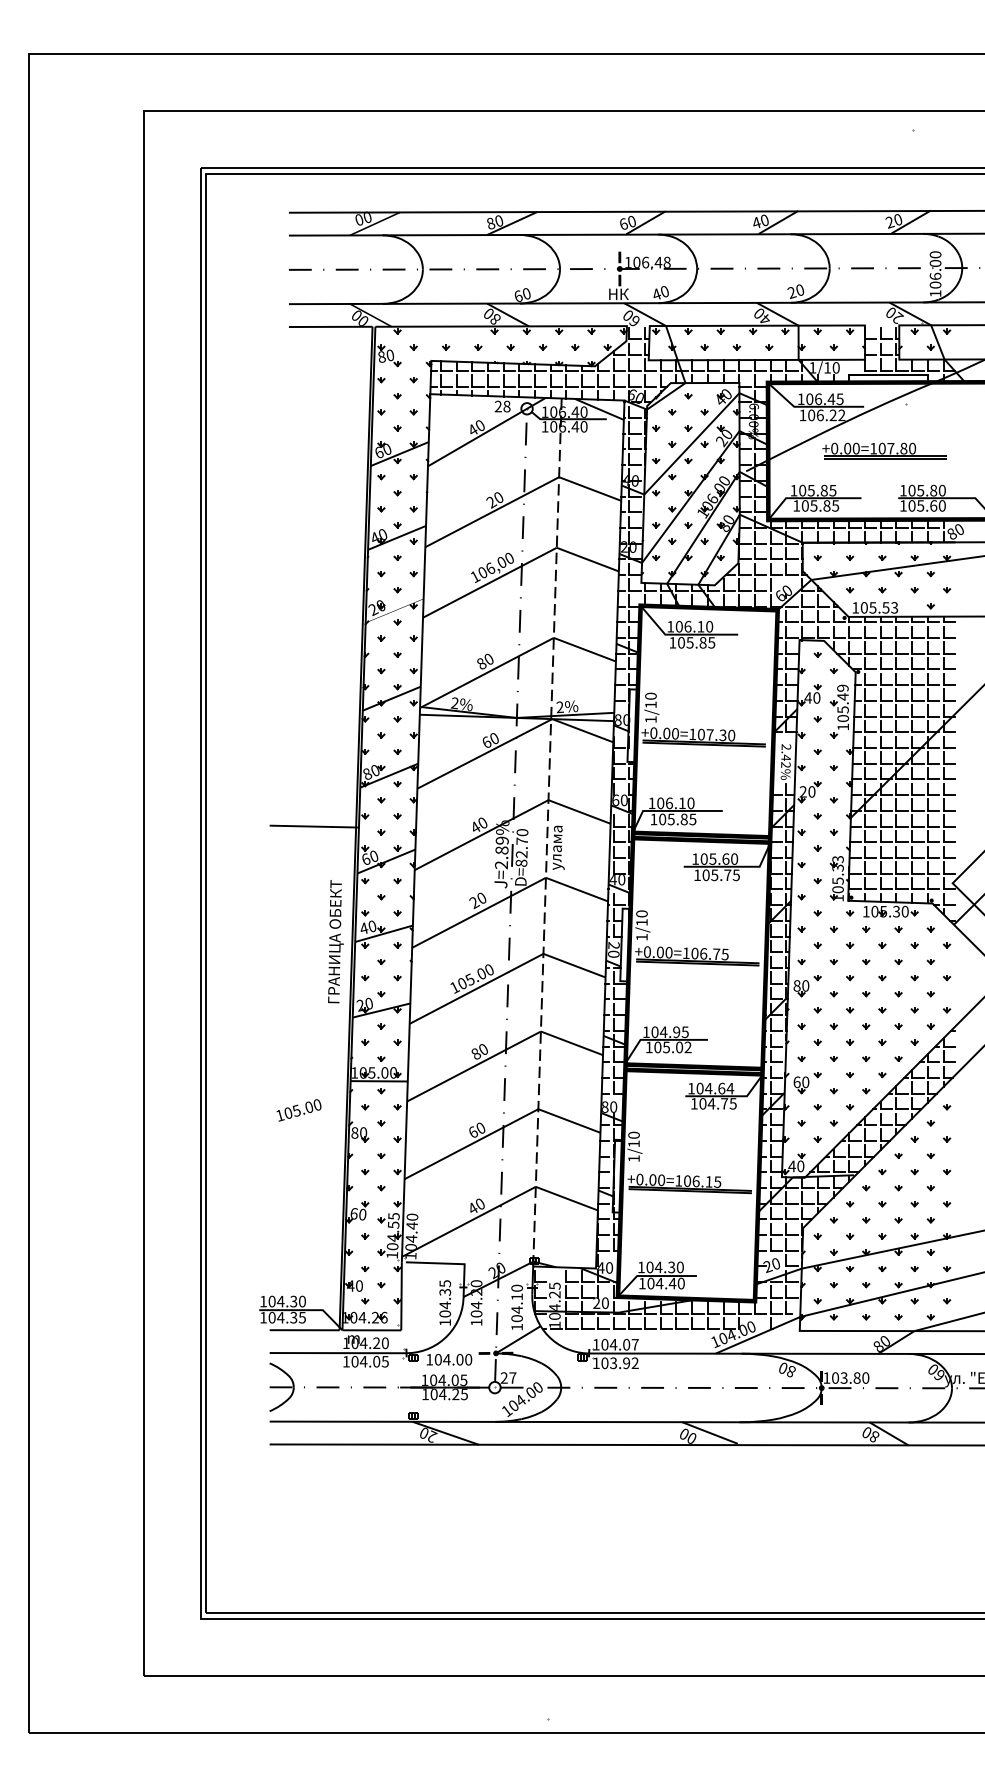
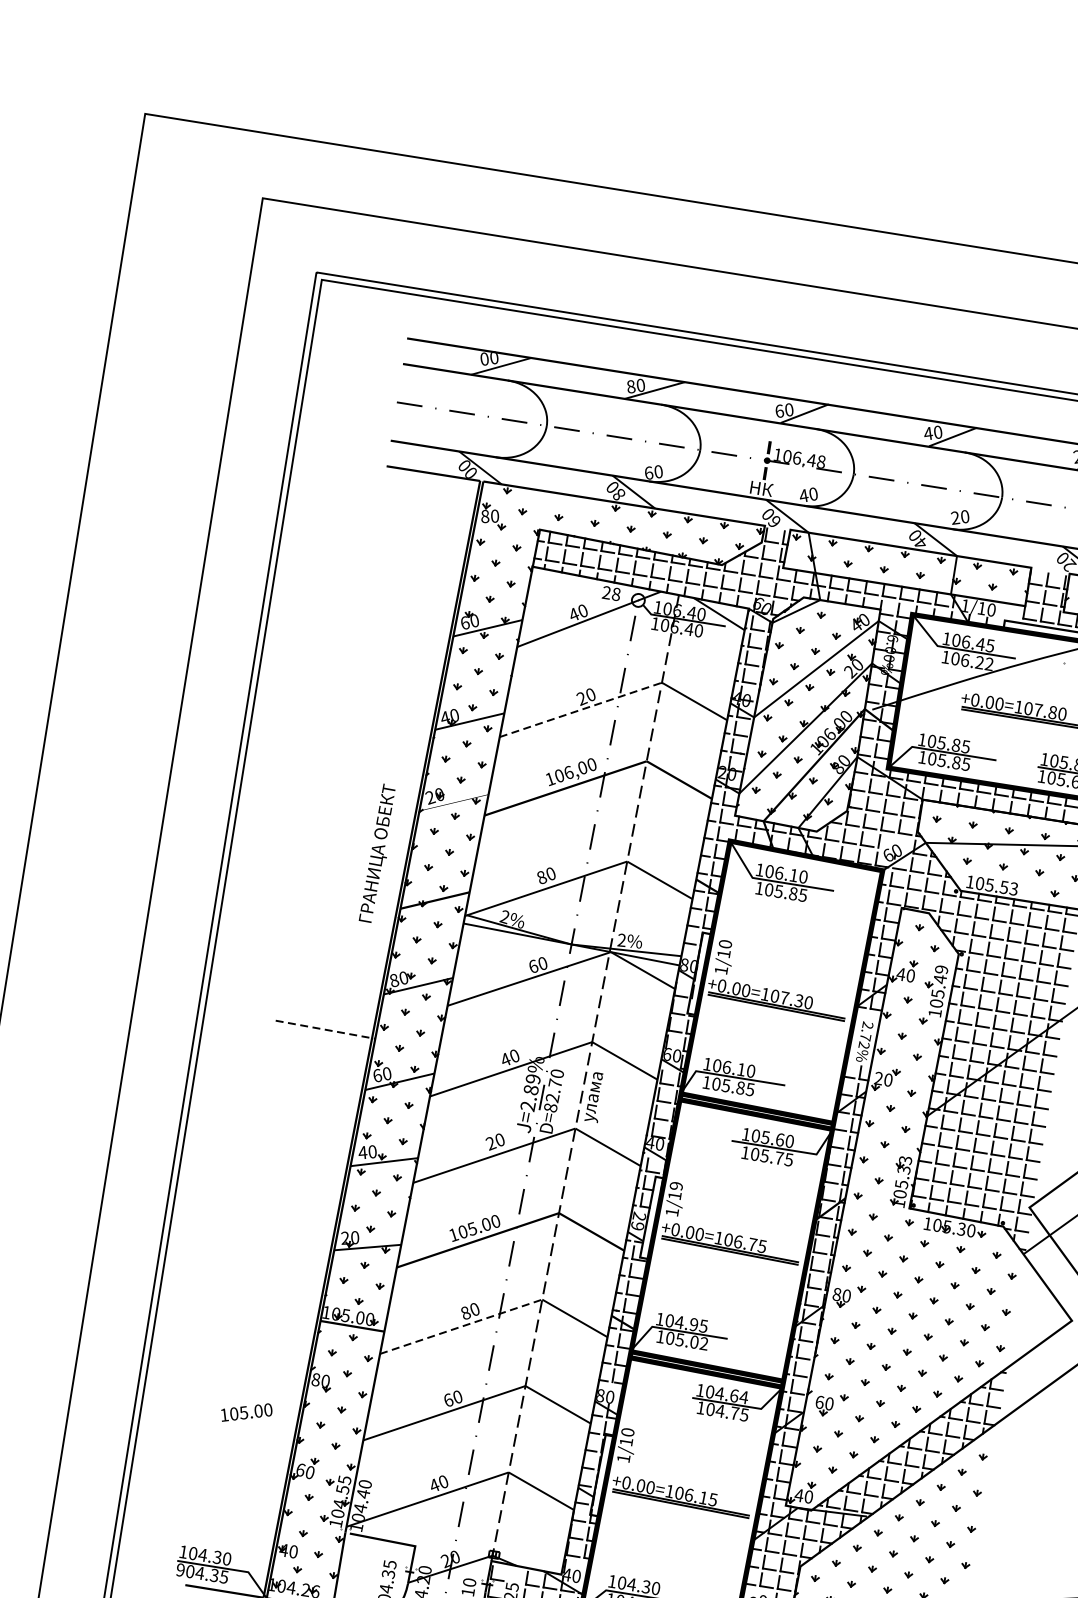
line: (492, 511) -> (581, 709), solid -> dashed
text: (785, 757) -> (865, 1036), 2.42% -> 2.72%
line: (314, 826) -> (325, 1029), solid -> dashed
text: (641, 913) -> (675, 1185), 1/10 -> 1/19
text: (335, 941) -> (378, 853), moved
text: (613, 953) -> (637, 1225), 20 -> 29
line: (474, 1066) -> (461, 1326), solid -> dashed
text: (298, 1110) -> (246, 1412), moved
text: (263, 1317) -> (180, 1569), 104.35 -> 904.35

